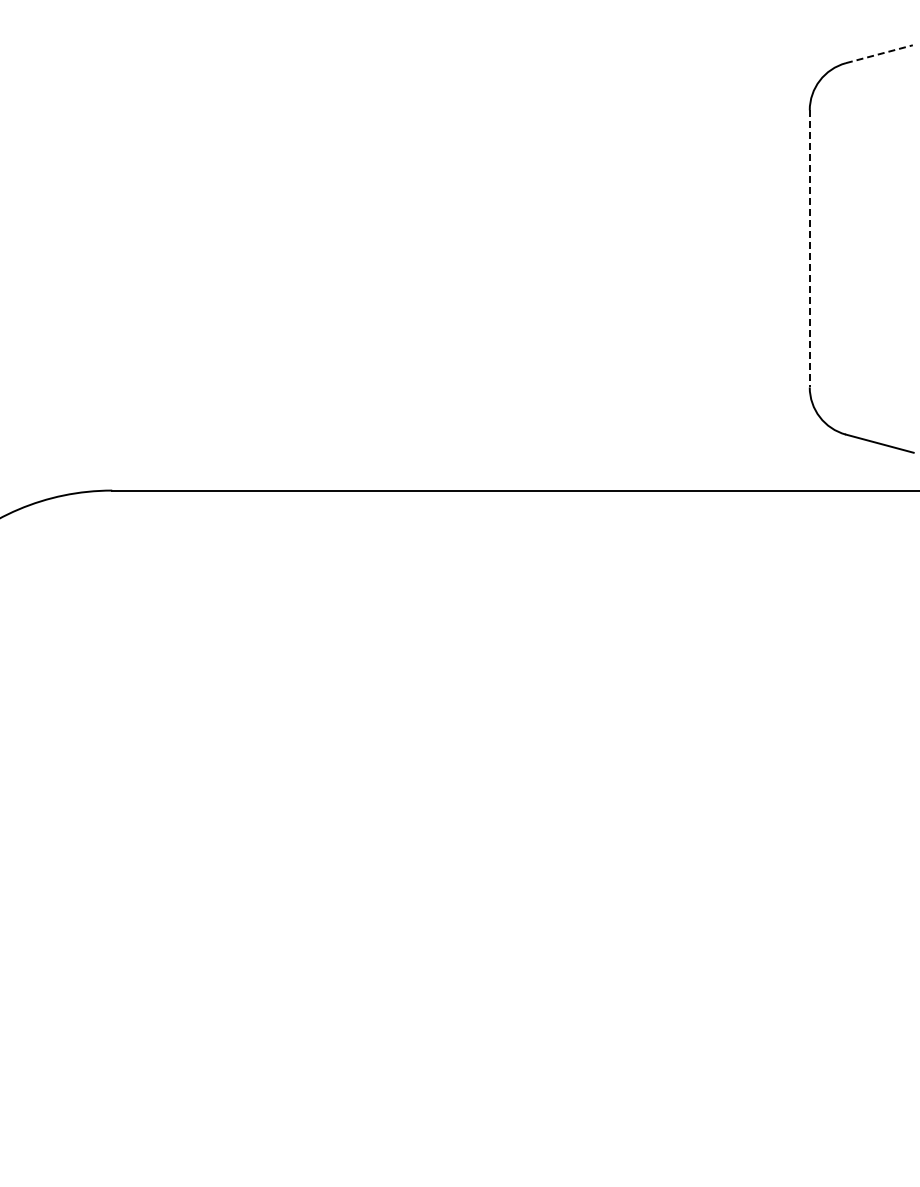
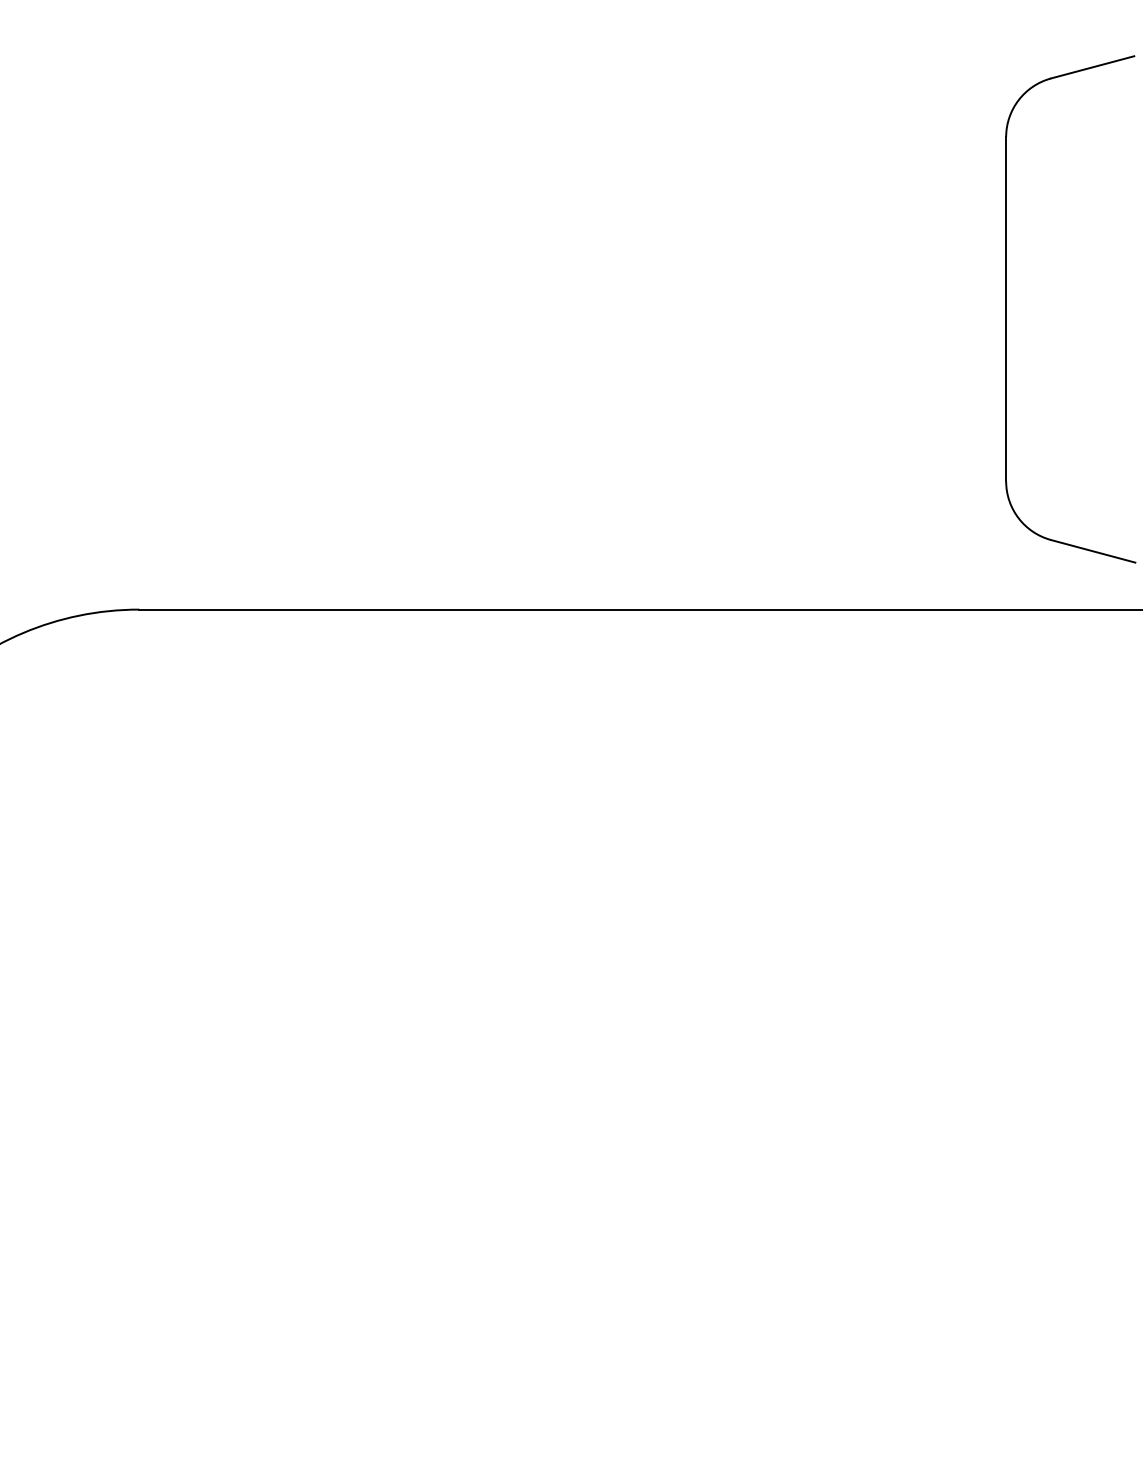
line: (879, 54) -> (1092, 67), dashed -> solid
line: (809, 248) -> (1005, 308), dashed -> solid

